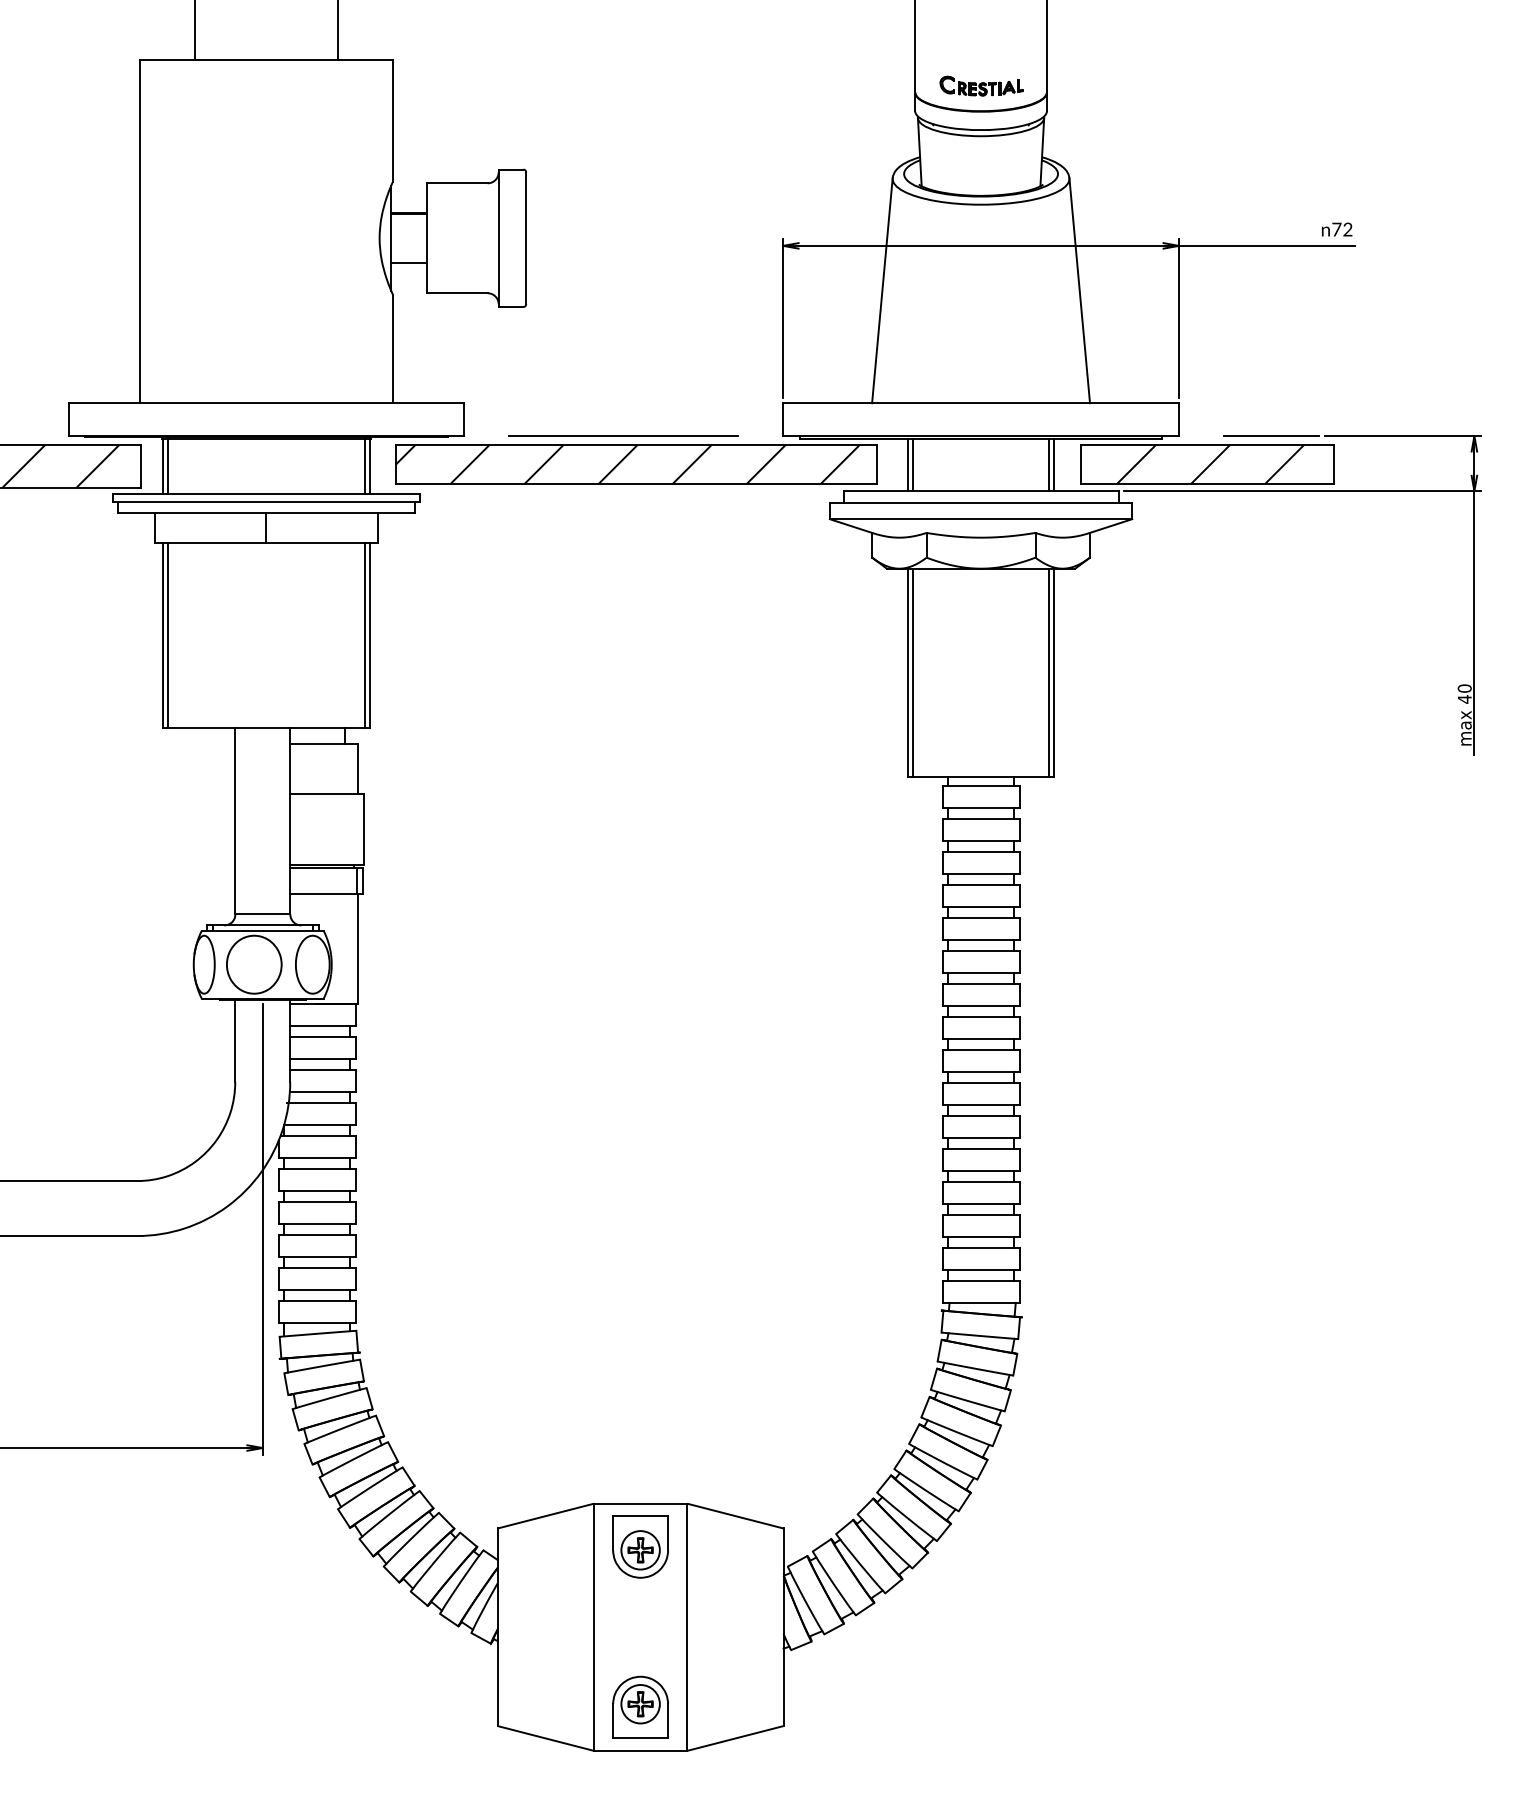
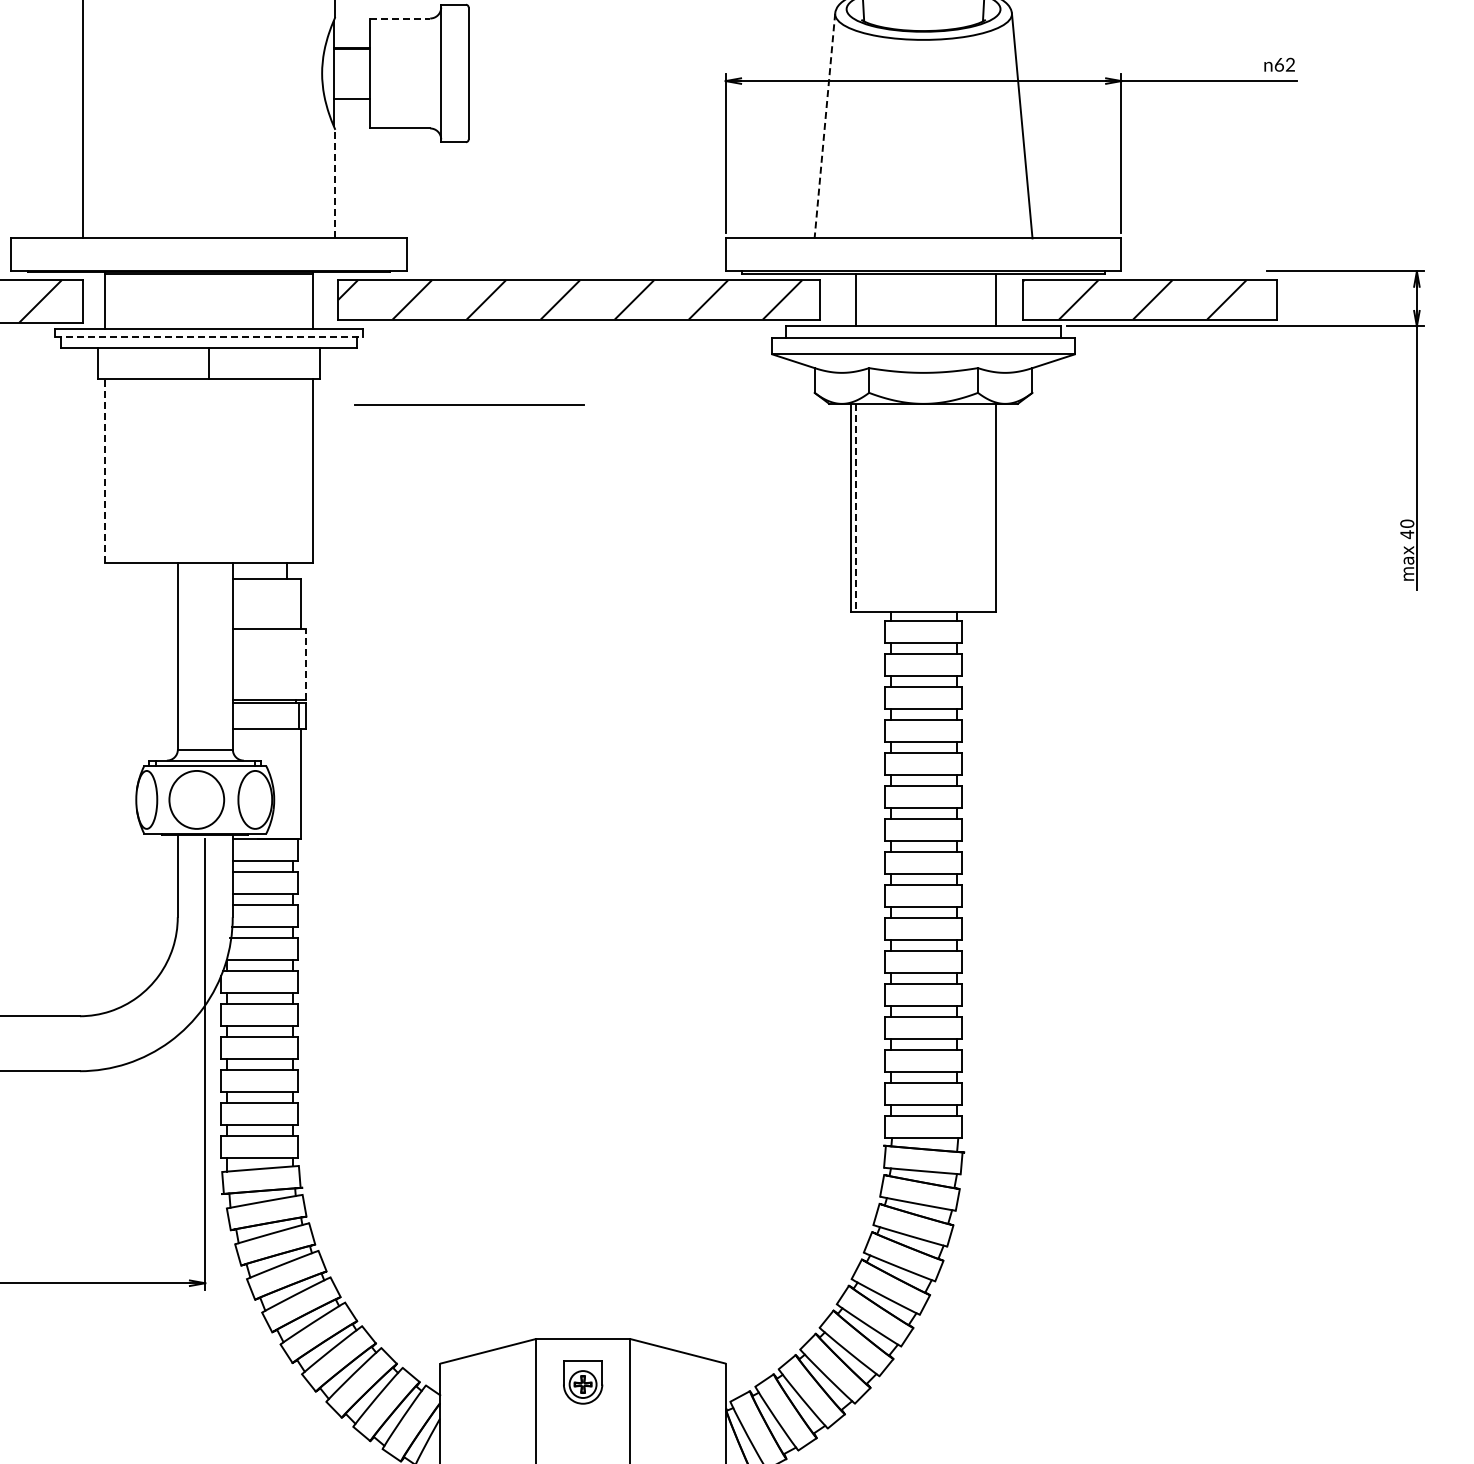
line: (457, 183) -> (400, 18), solid -> dashed
text: (1336, 229) -> (1279, 64), 72 -> 62
line: (882, 290) -> (825, 125), solid -> dashed
line: (392, 348) -> (335, 183), solid -> dashed
line: (623, 435) -> (469, 404), moved
line: (1271, 436) -> (1214, 271), removed
line: (908, 464) -> (851, 299), removed
line: (1048, 464) -> (991, 299), removed
line: (167, 465) -> (110, 300), removed
line: (365, 465) -> (308, 300), removed
line: (266, 502) -> (209, 337), solid -> dashed
line: (162, 634) -> (105, 469), solid -> dashed
line: (167, 635) -> (110, 470), removed
line: (365, 635) -> (308, 470), removed
line: (1048, 672) -> (991, 507), removed
line: (913, 673) -> (856, 508), solid -> dashed
line: (363, 829) -> (306, 664), solid -> dashed
part: (640, 1546) -> (583, 1381), size x0.7

